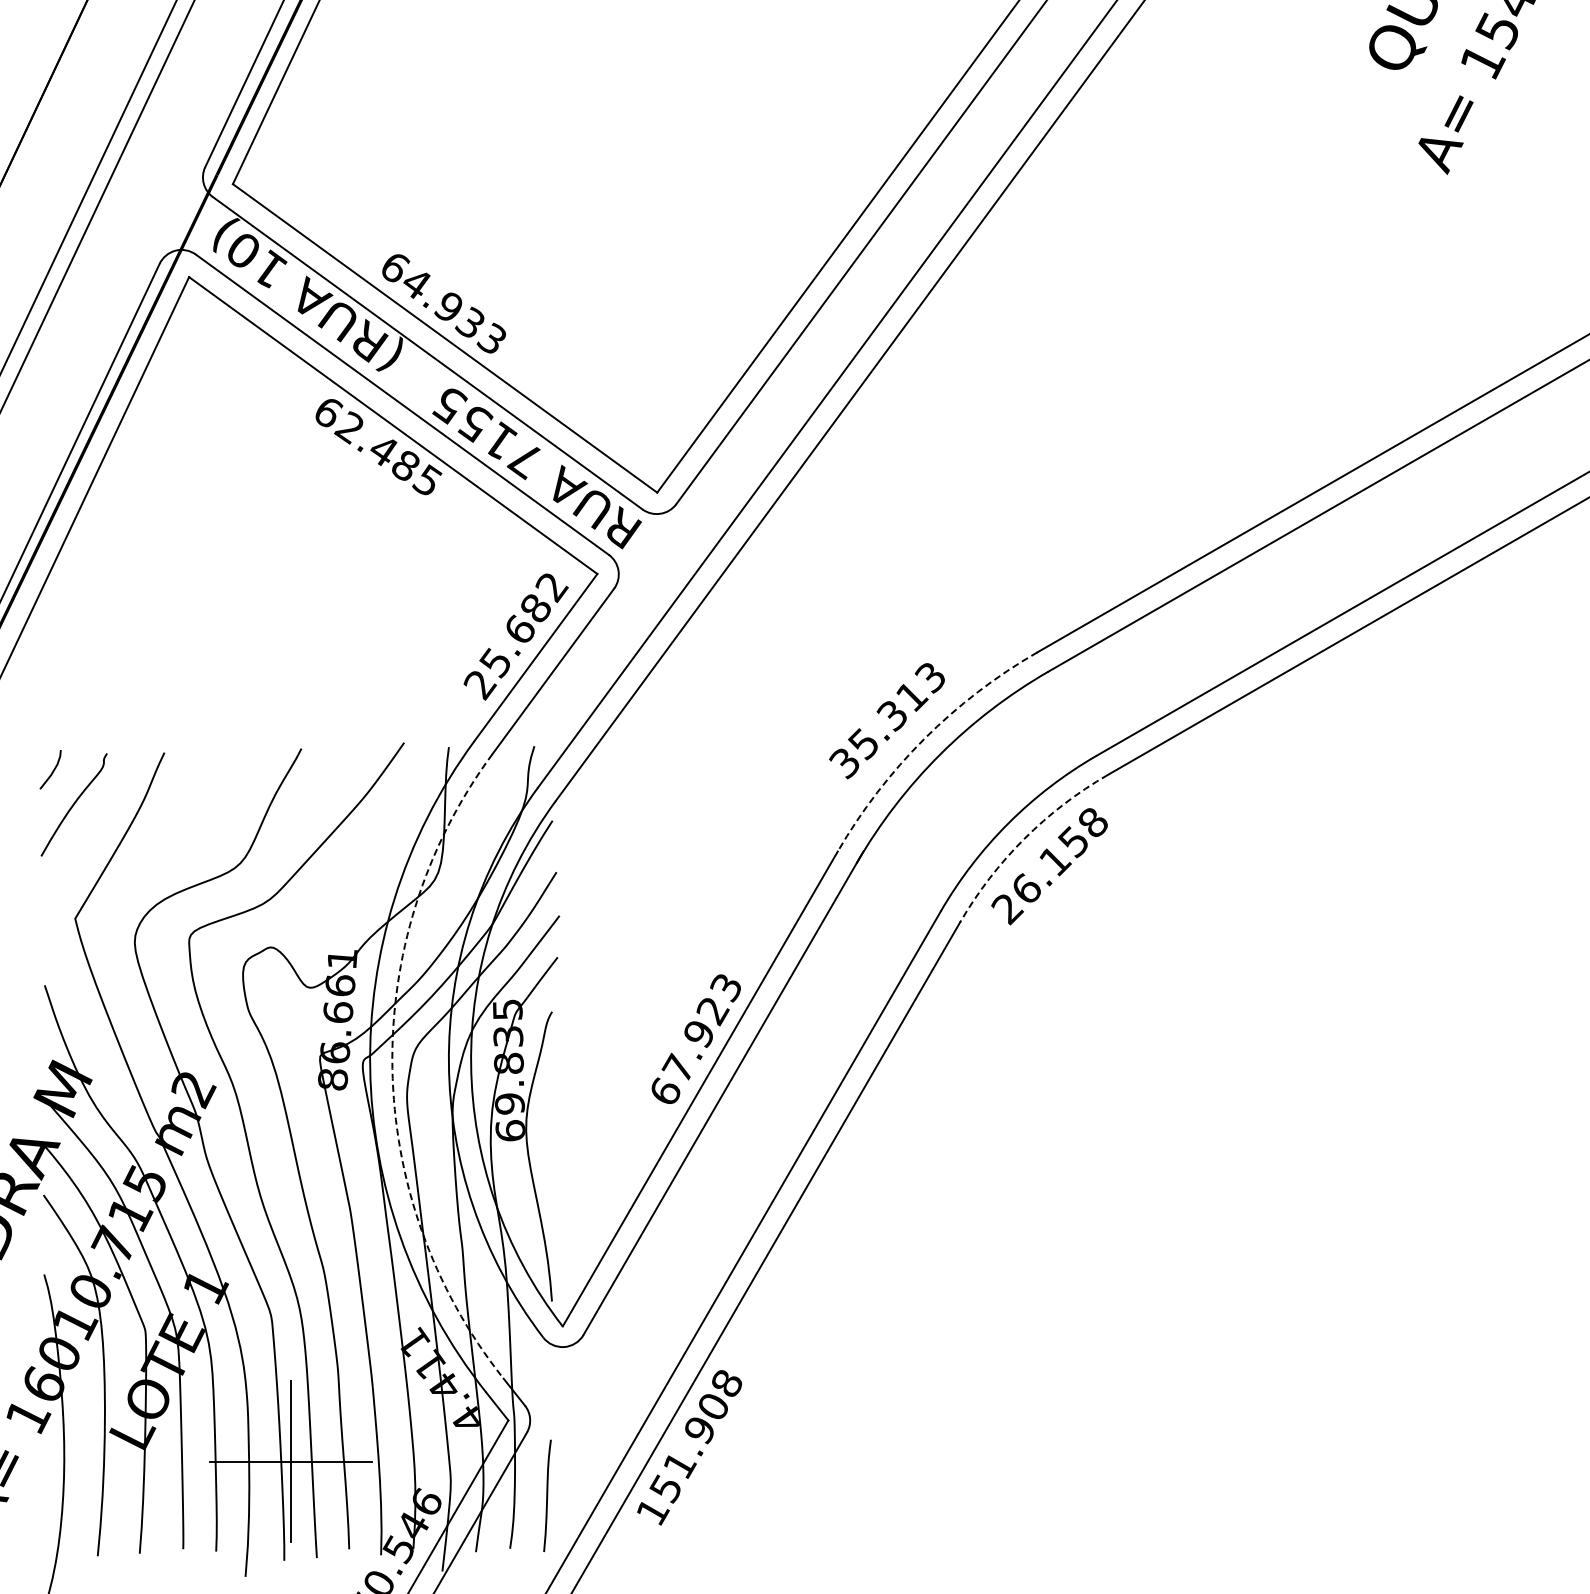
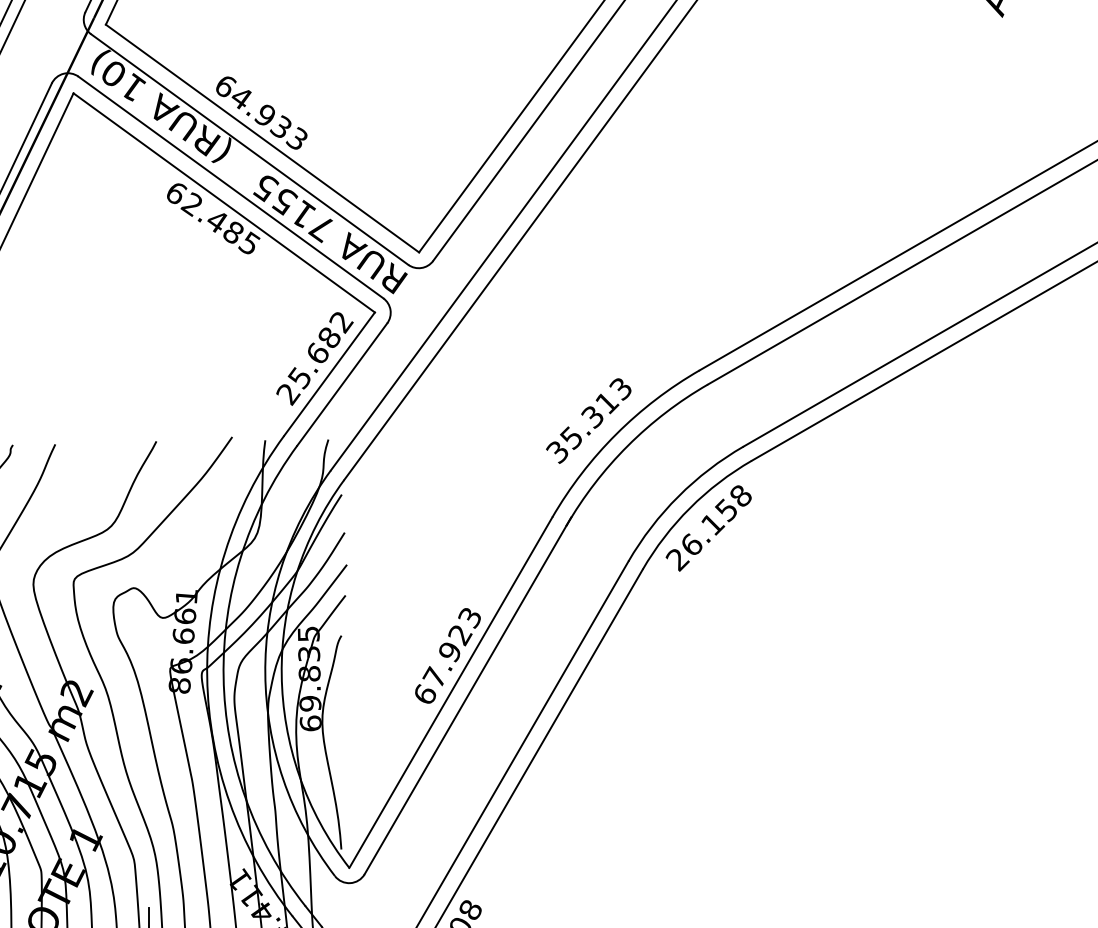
arc: (924, 738) -> (616, 433), dashed -> solid
arc: (1024, 838) -> (690, 507), dashed -> solid
arc: (392, 1068) -> (223, 677), dashed -> solid

